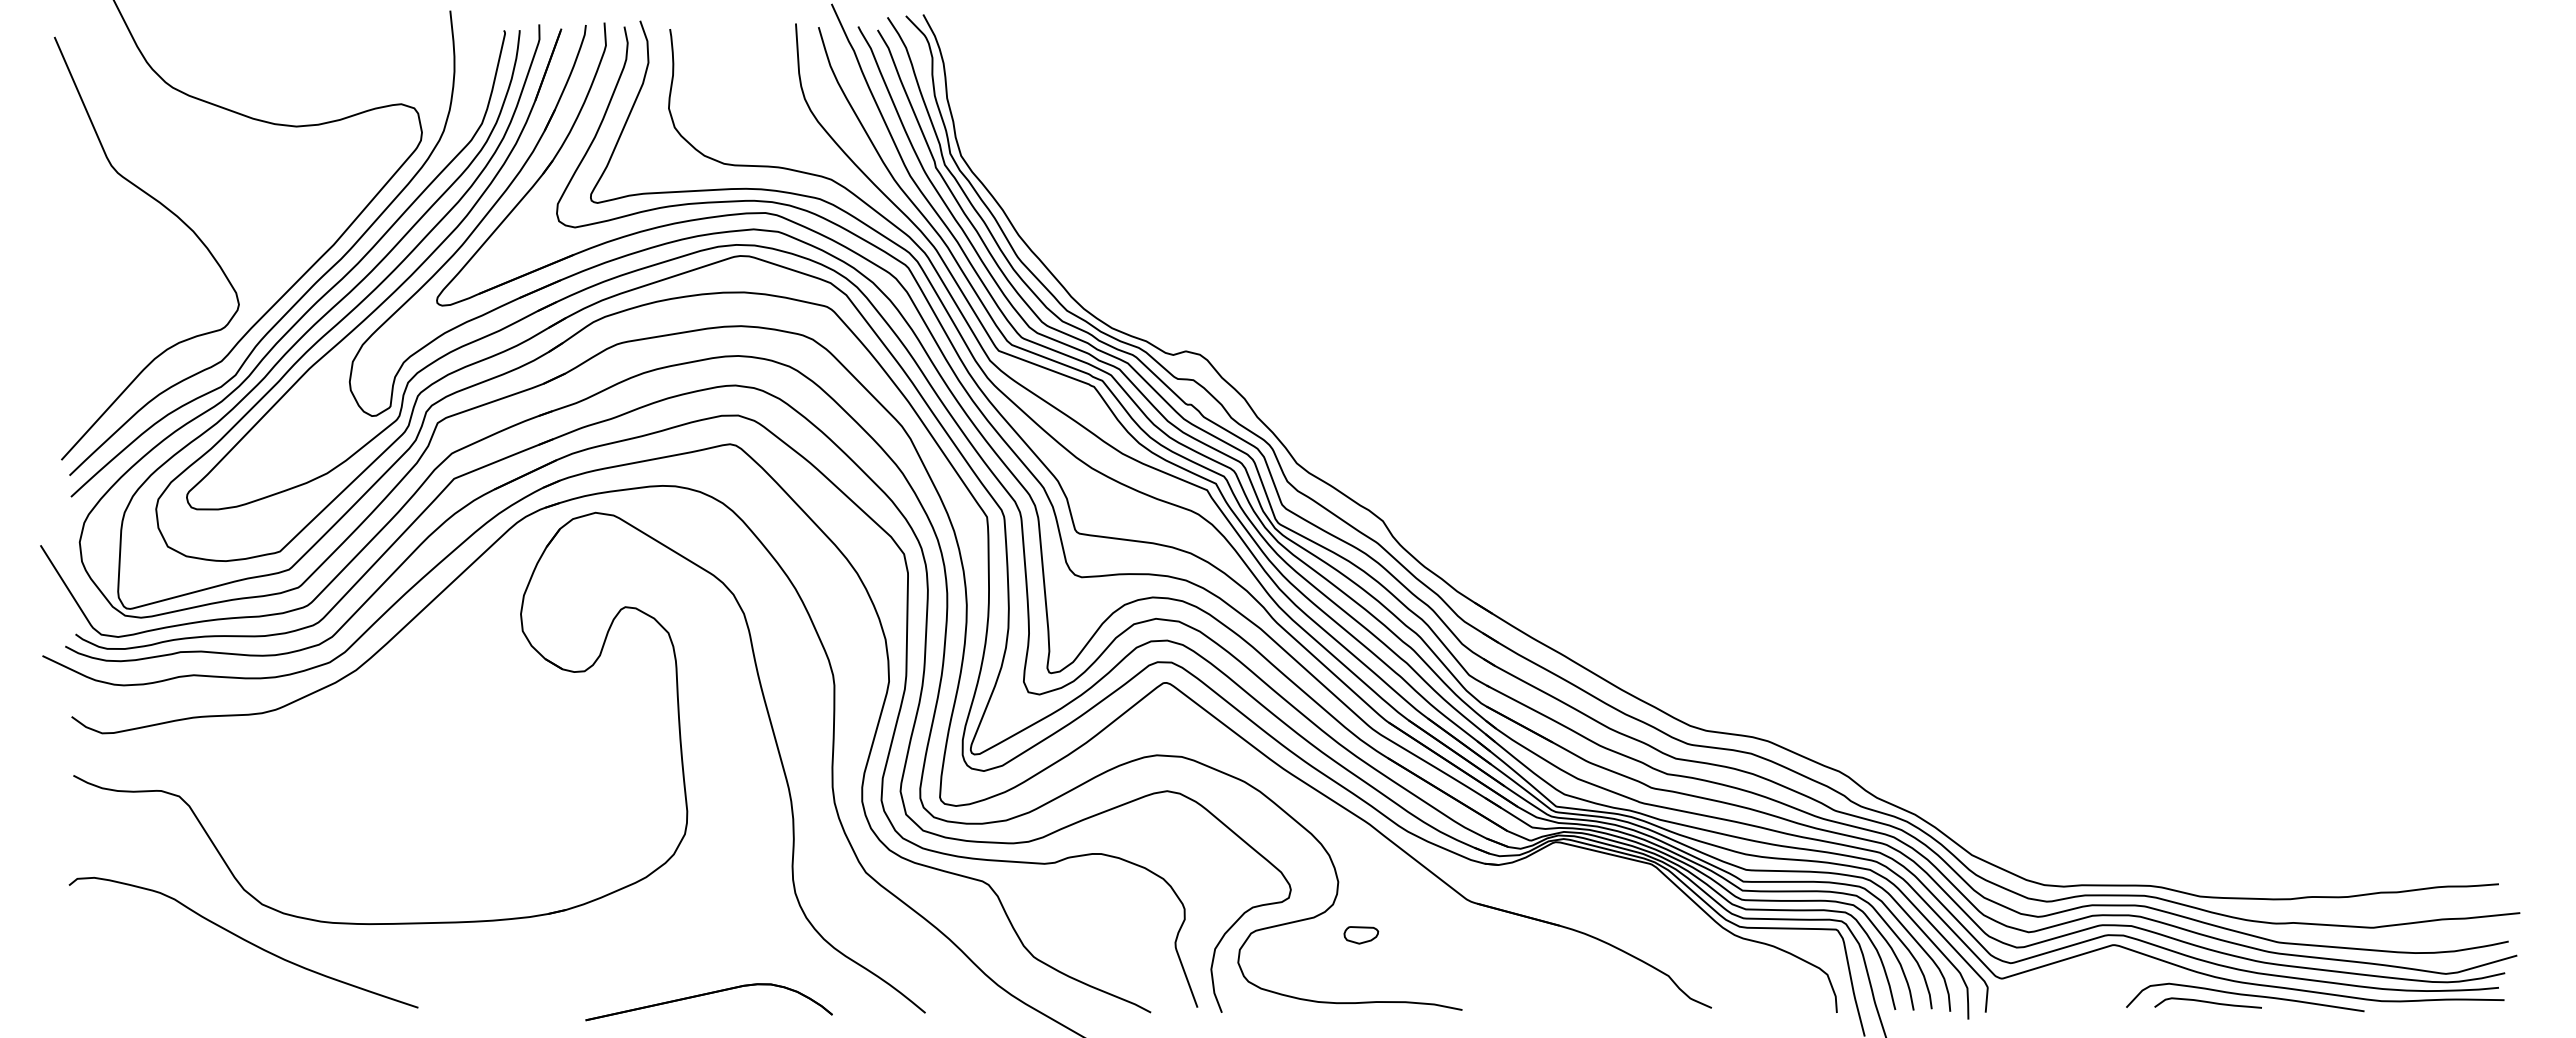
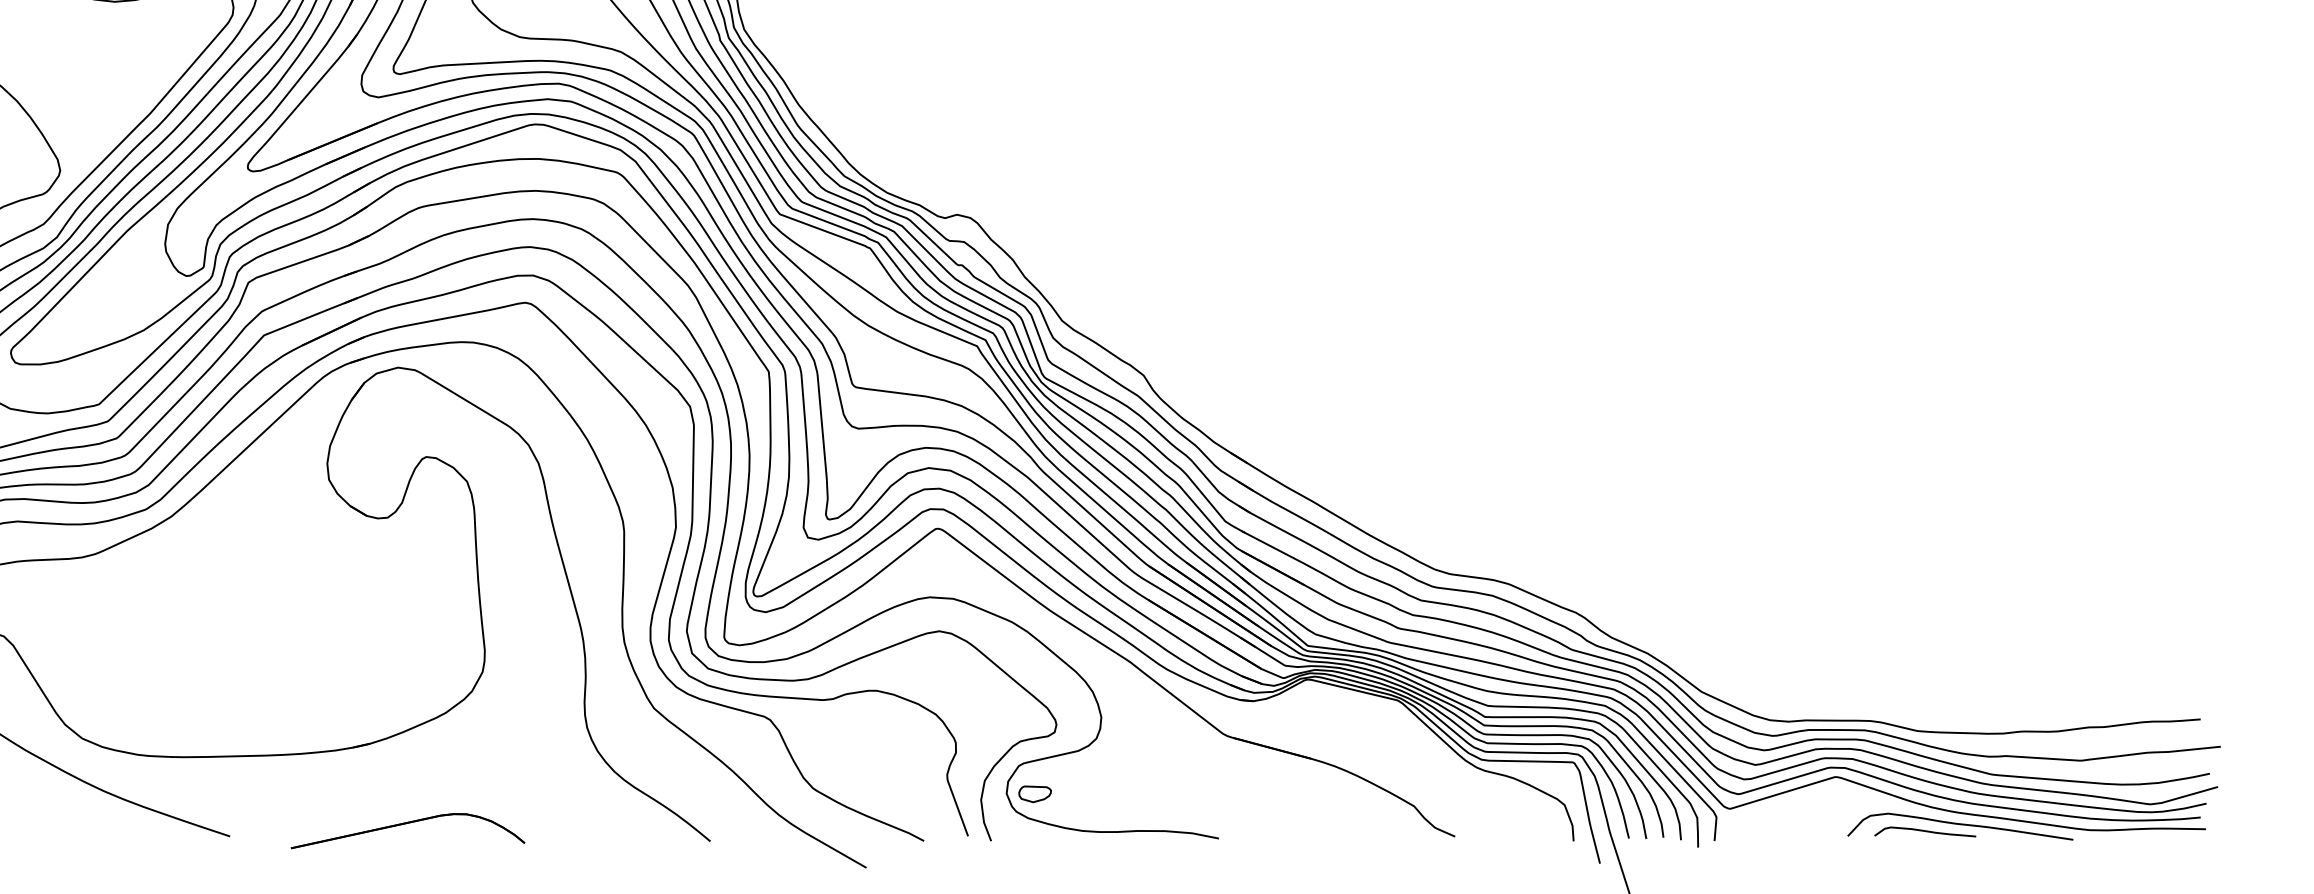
part: (1361, 935) -> (1035, 794), moved
part: (705, 995) -> (404, 824), moved

